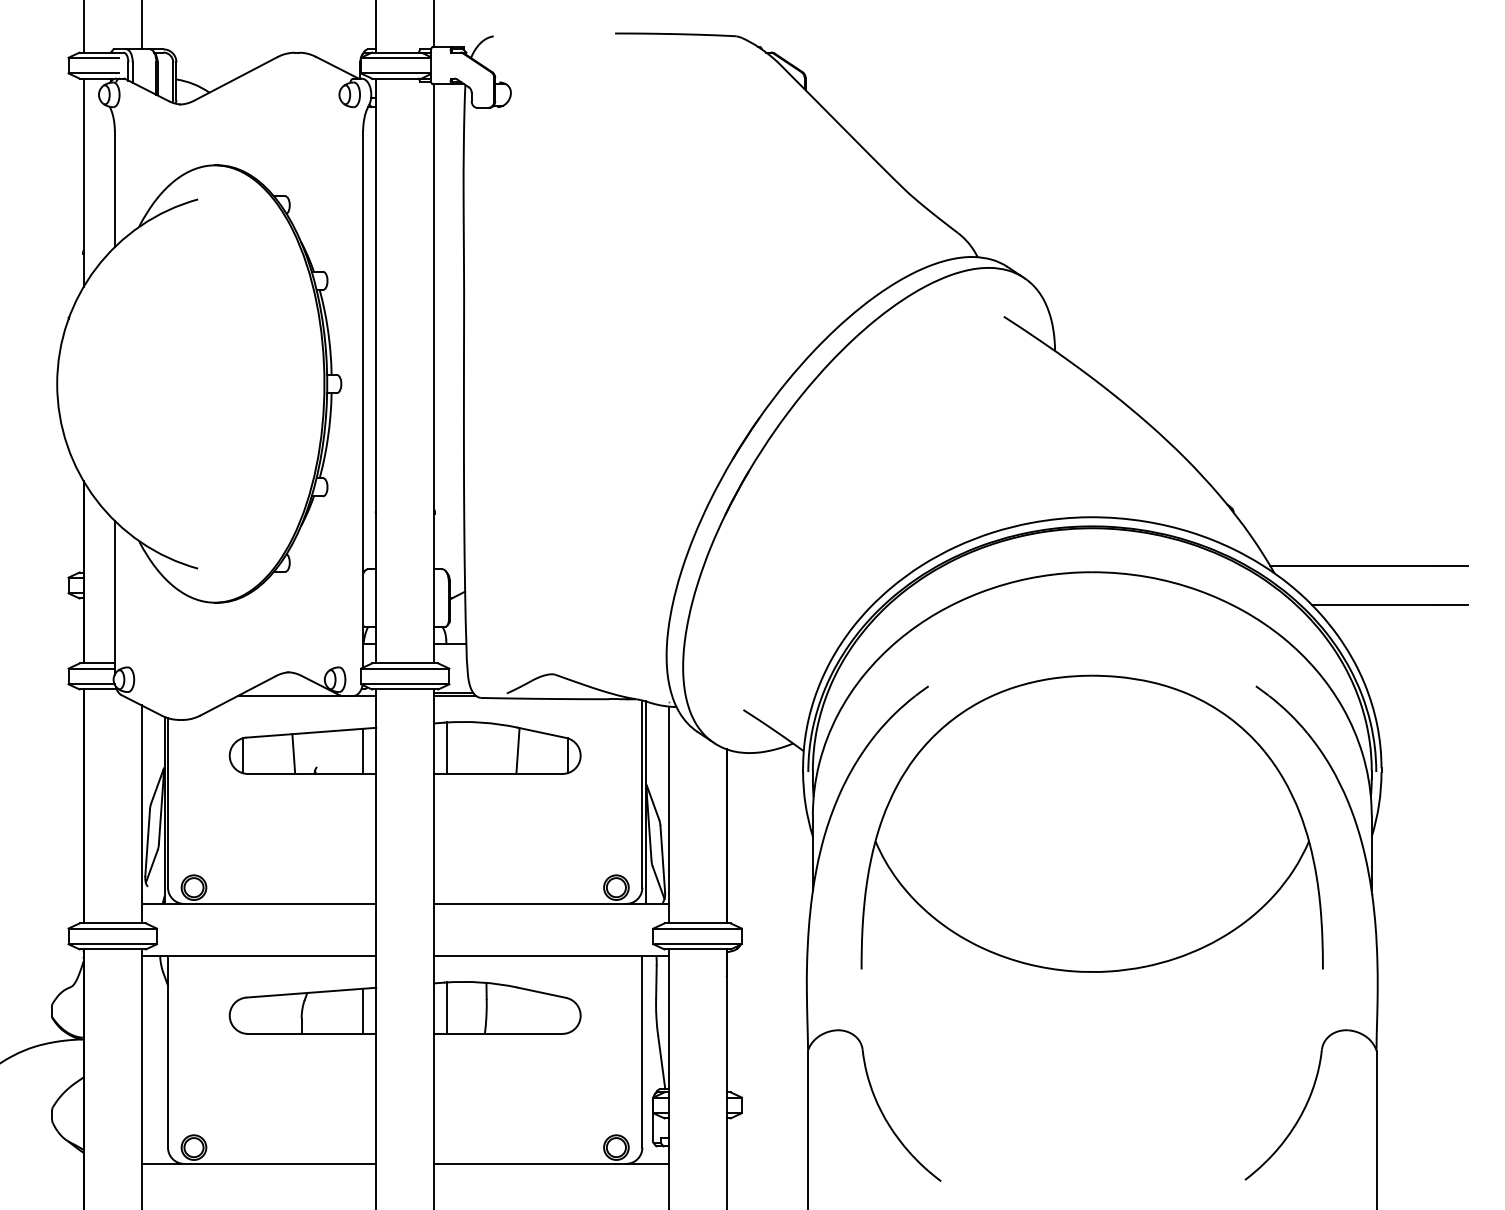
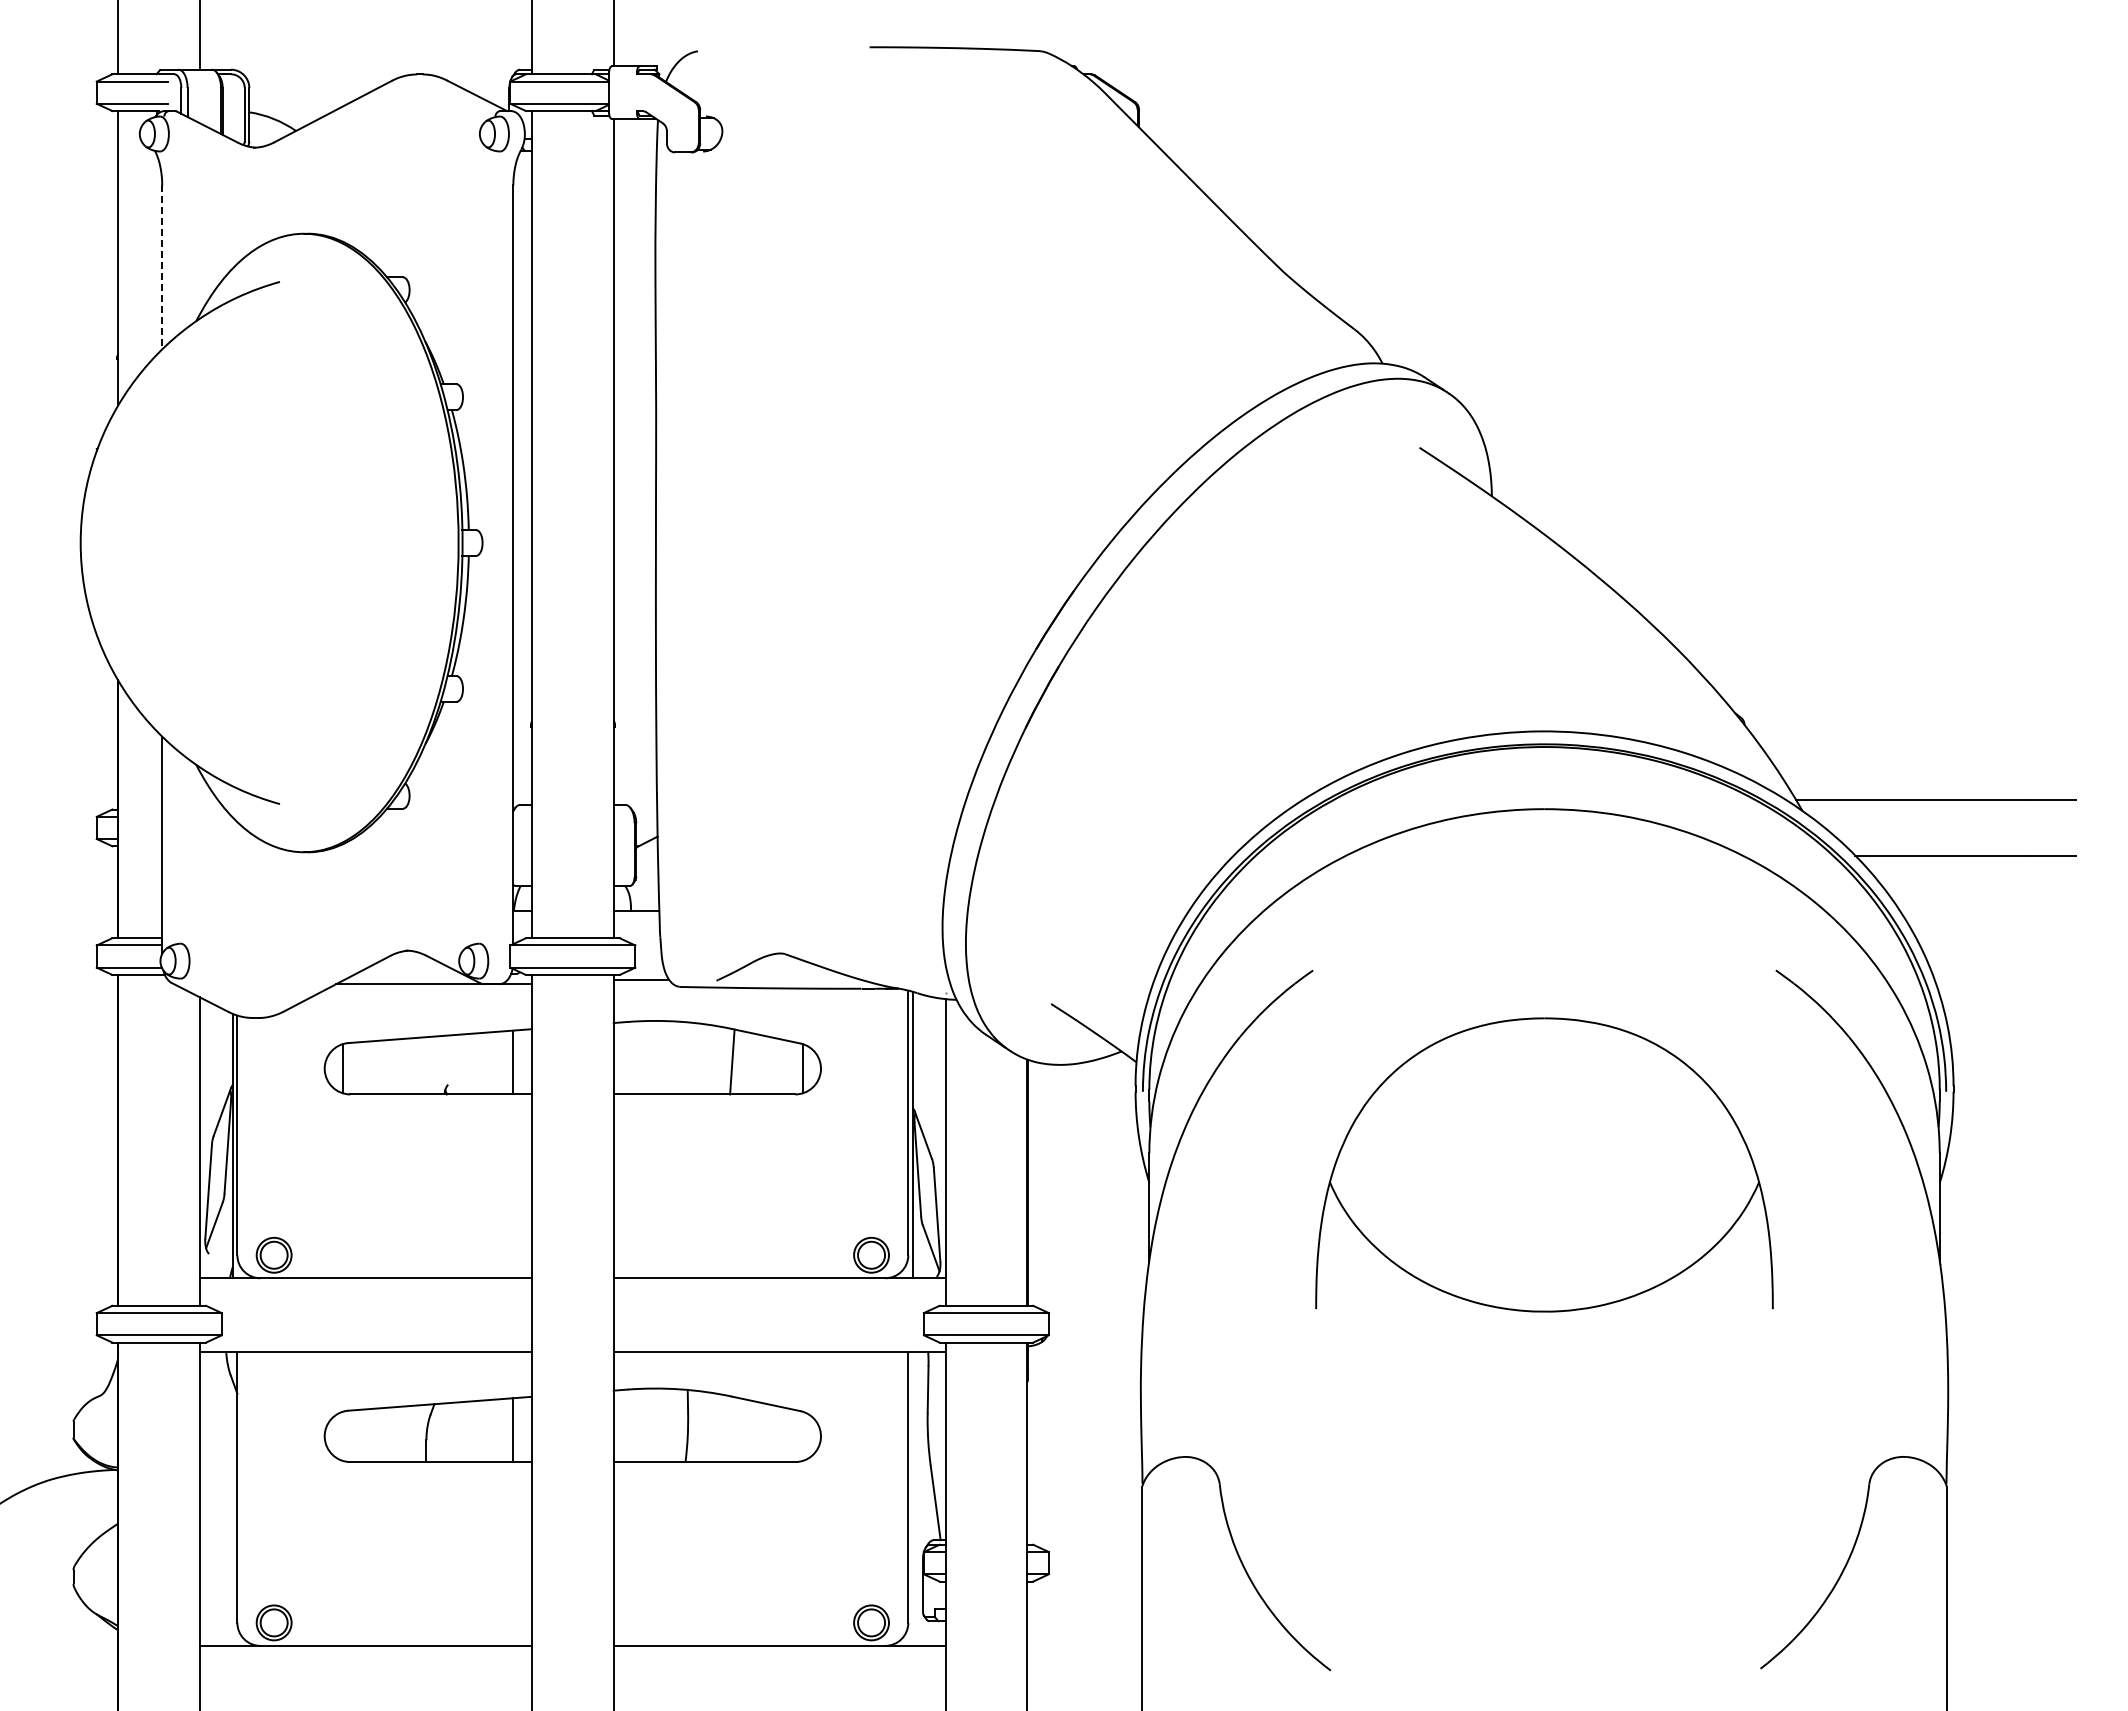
line: (115, 189) -> (162, 267), solid -> dashed
line: (455, 696) -> (643, 984), removed
line: (447, 747) -> (632, 1057), removed
line: (293, 754) -> (415, 1066), removed
part: (1092, 823) -> (1544, 1164), size x0.7
line: (447, 1008) -> (632, 1425), removed

